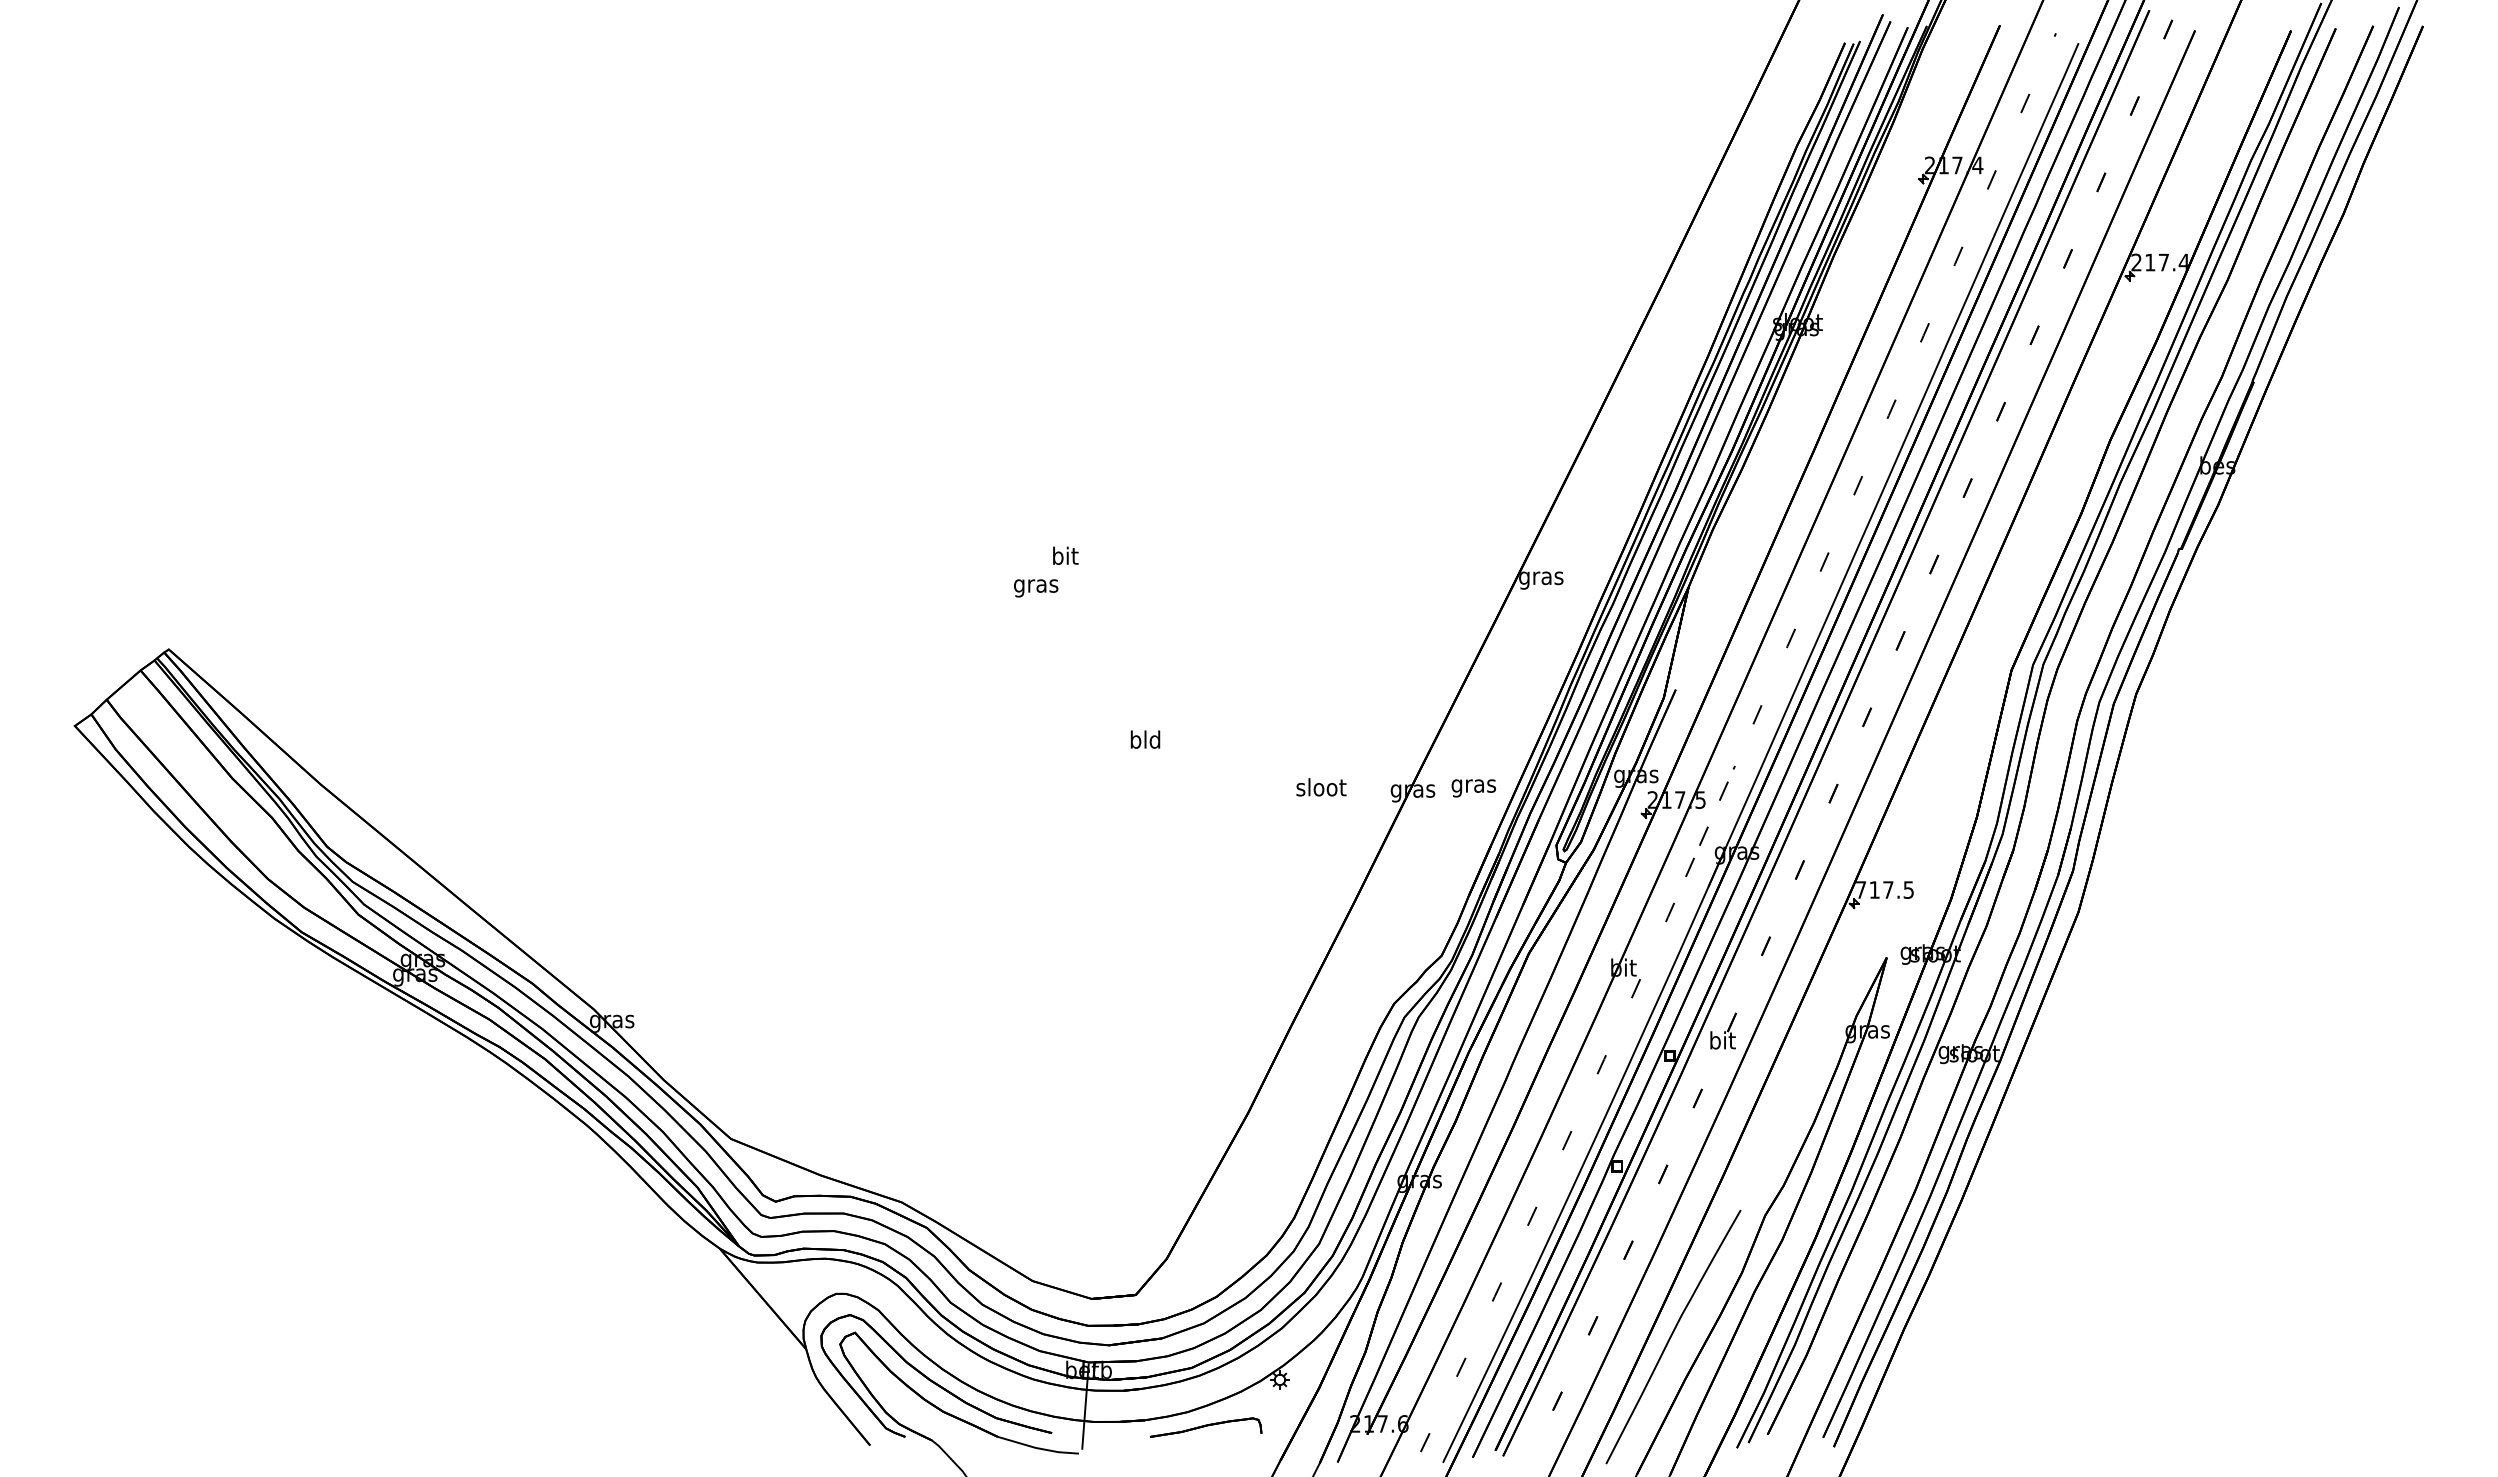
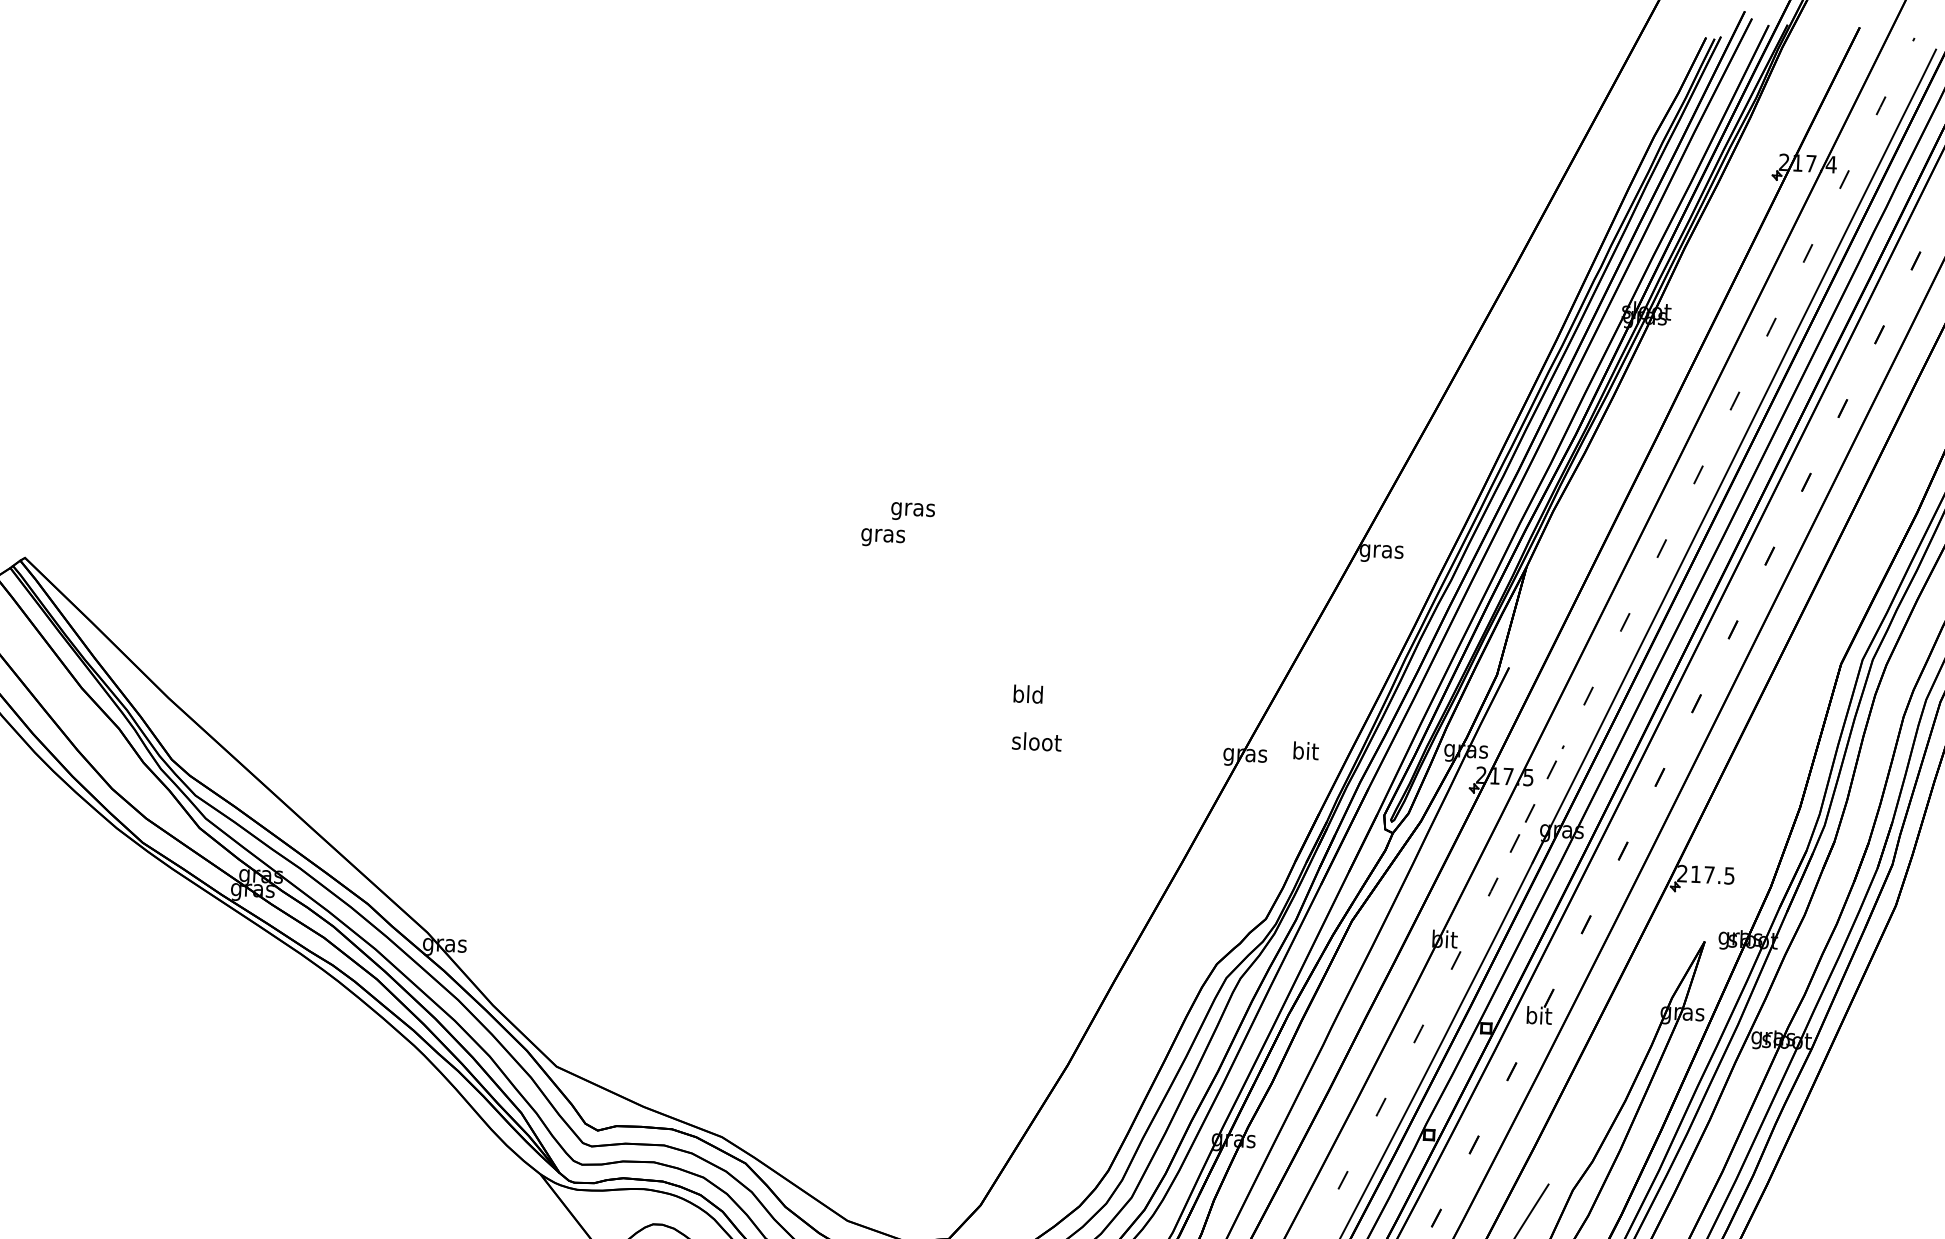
text: (1065, 557) -> (913, 508), bit -> gras
text: (1145, 739) -> (1028, 694), moved
text: (1473, 785) -> (1305, 752), gras -> bit
text: (1321, 787) -> (1036, 741), moved
text: (1860, 889) -> (1682, 873), 717.5 -> 217.5

